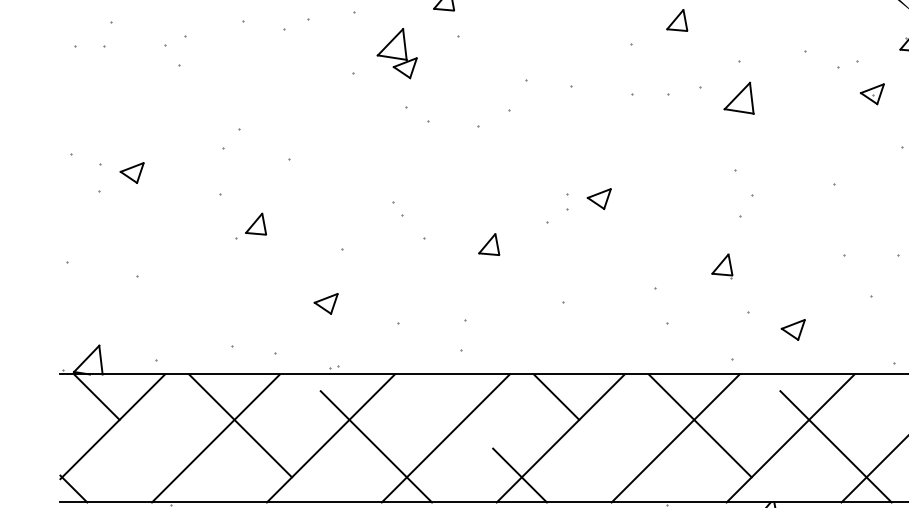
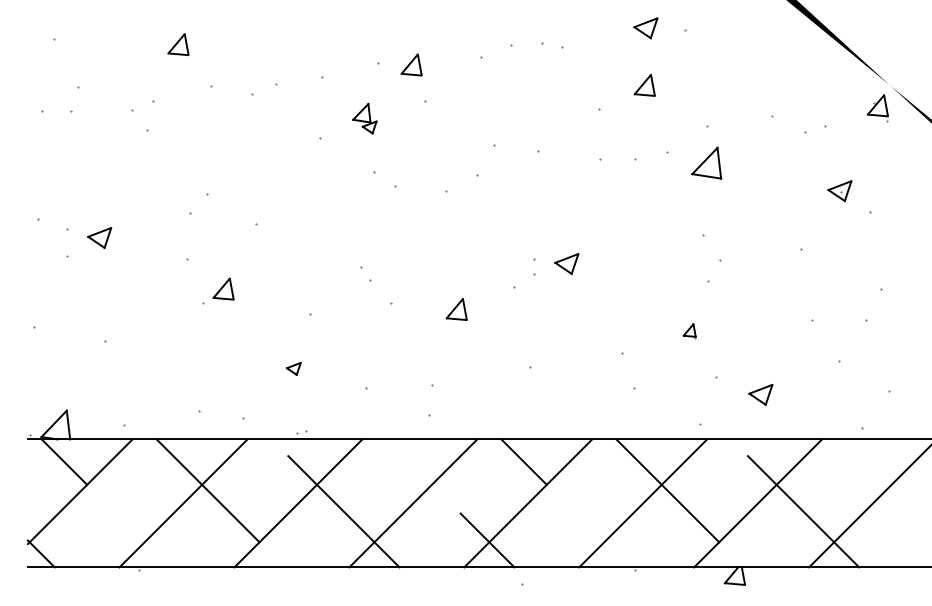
part: (396, 53) -> (364, 118), size x0.6
part: (871, 94) -> (839, 191), moved
part: (721, 266) -> (689, 331), size x0.6
part: (325, 303) -> (293, 368), size x0.6

